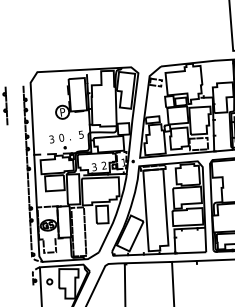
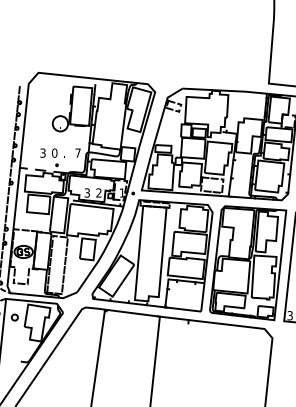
text: (62, 112) -> (60, 123), P -> .
text: (80, 134) -> (77, 152), 5 -> 7

